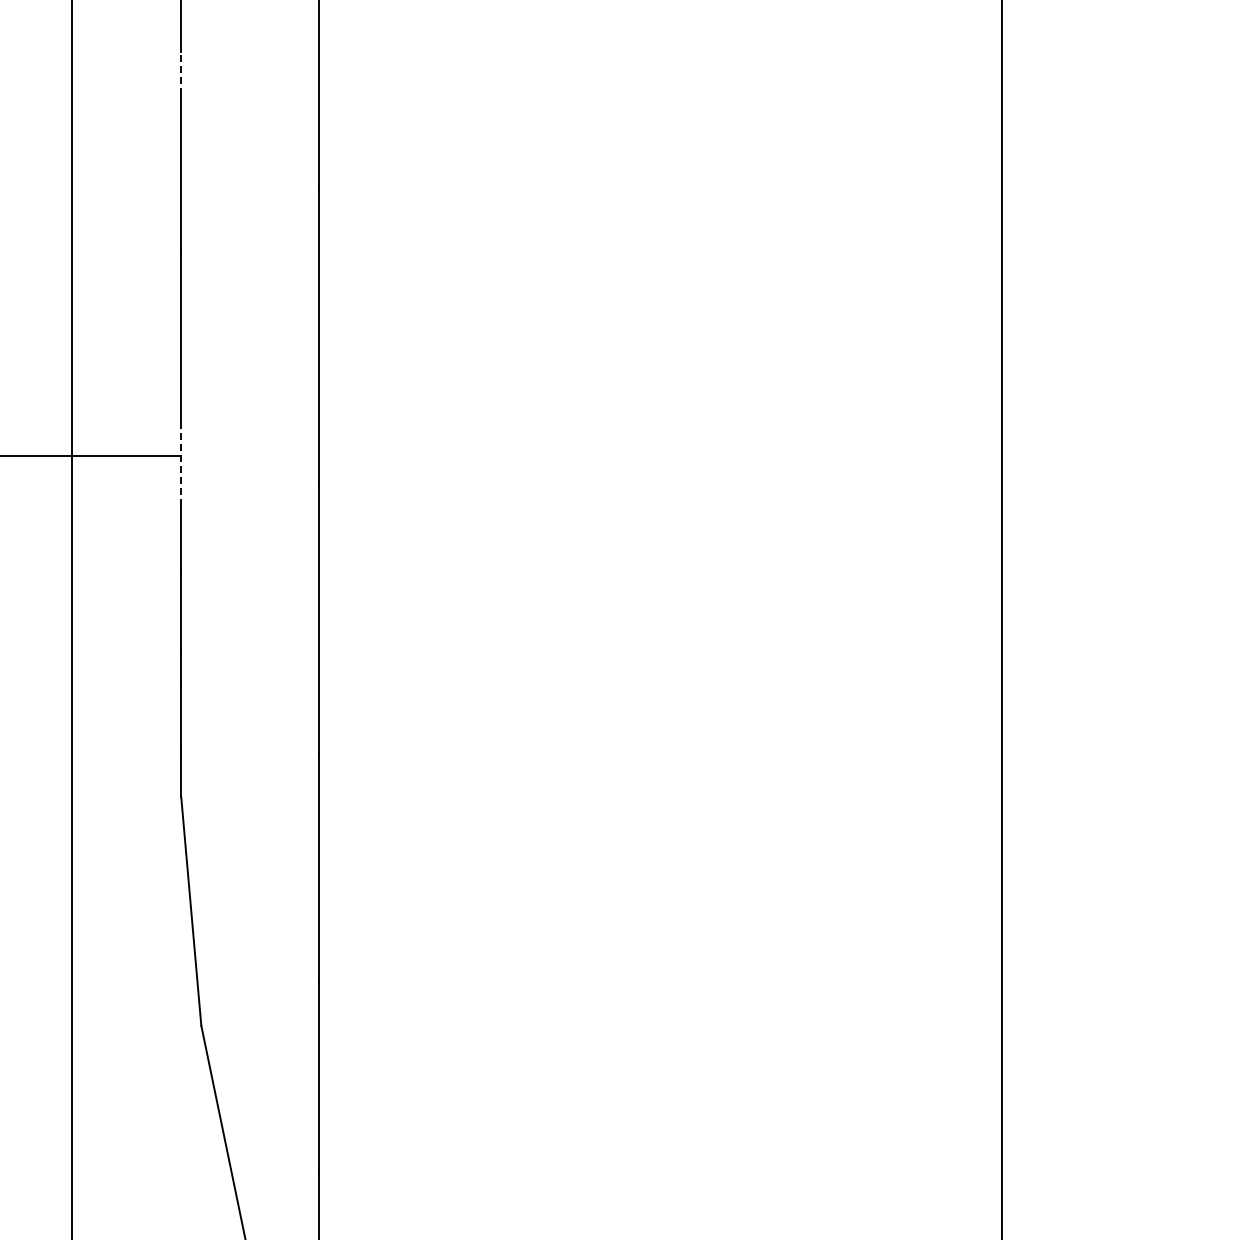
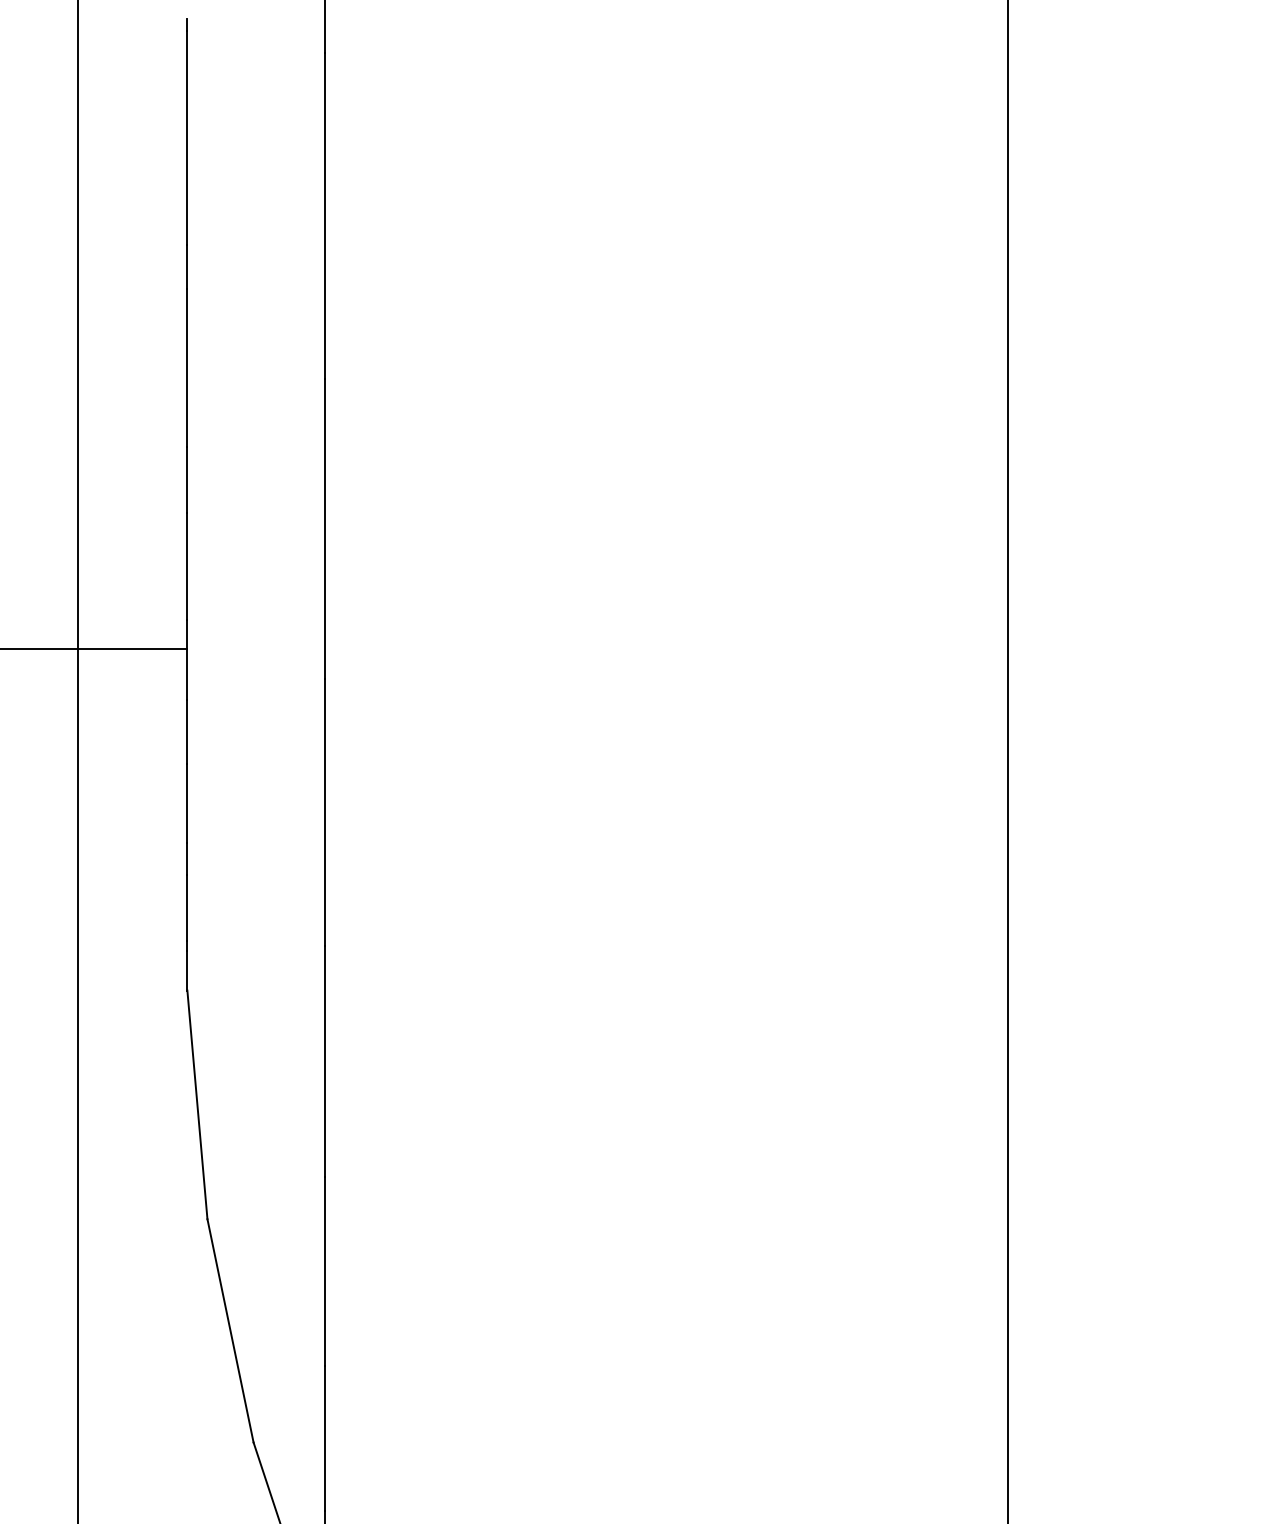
line: (181, 73) -> (187, 266), dashed -> solid
line: (181, 467) -> (187, 660), dashed -> solid

